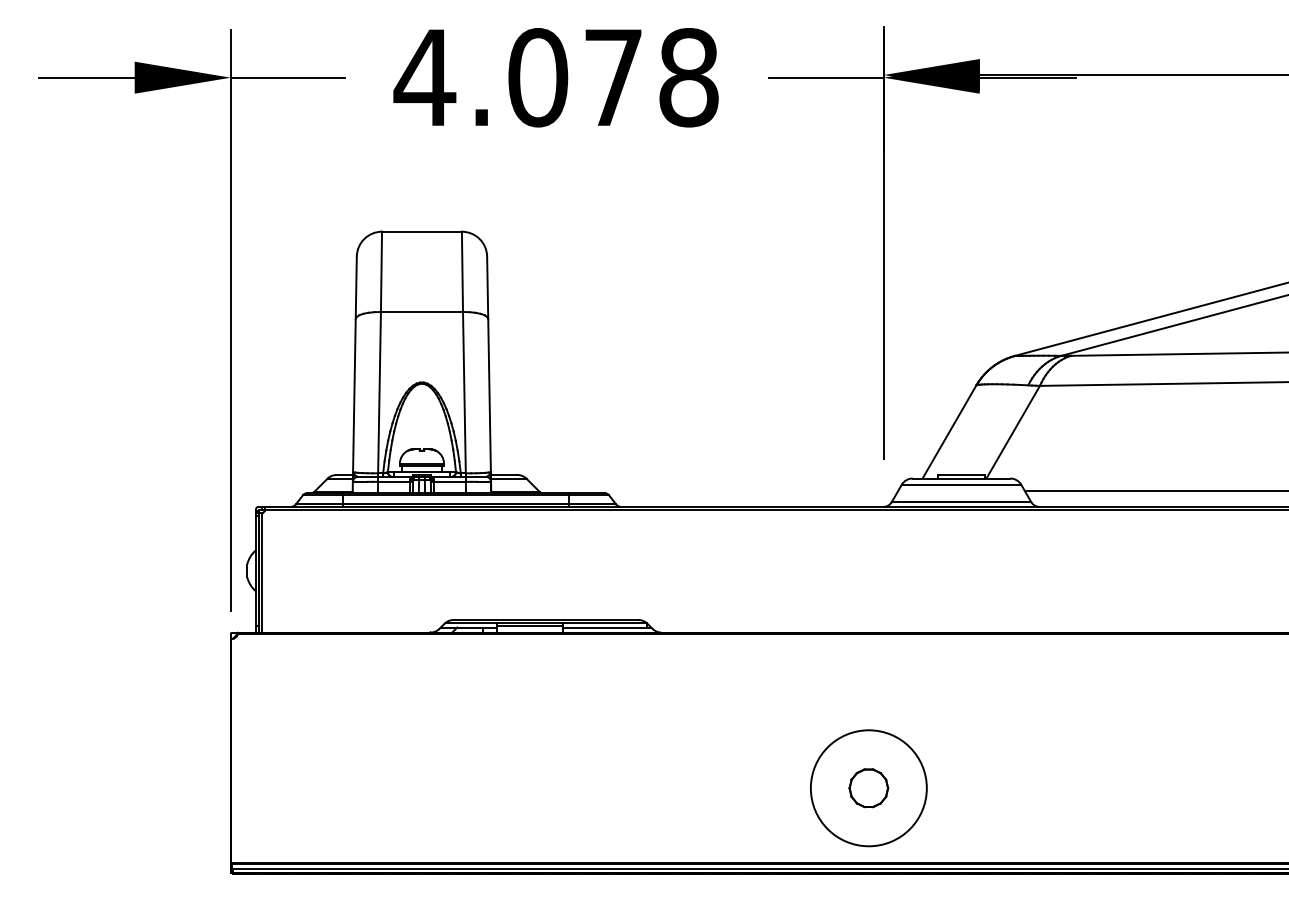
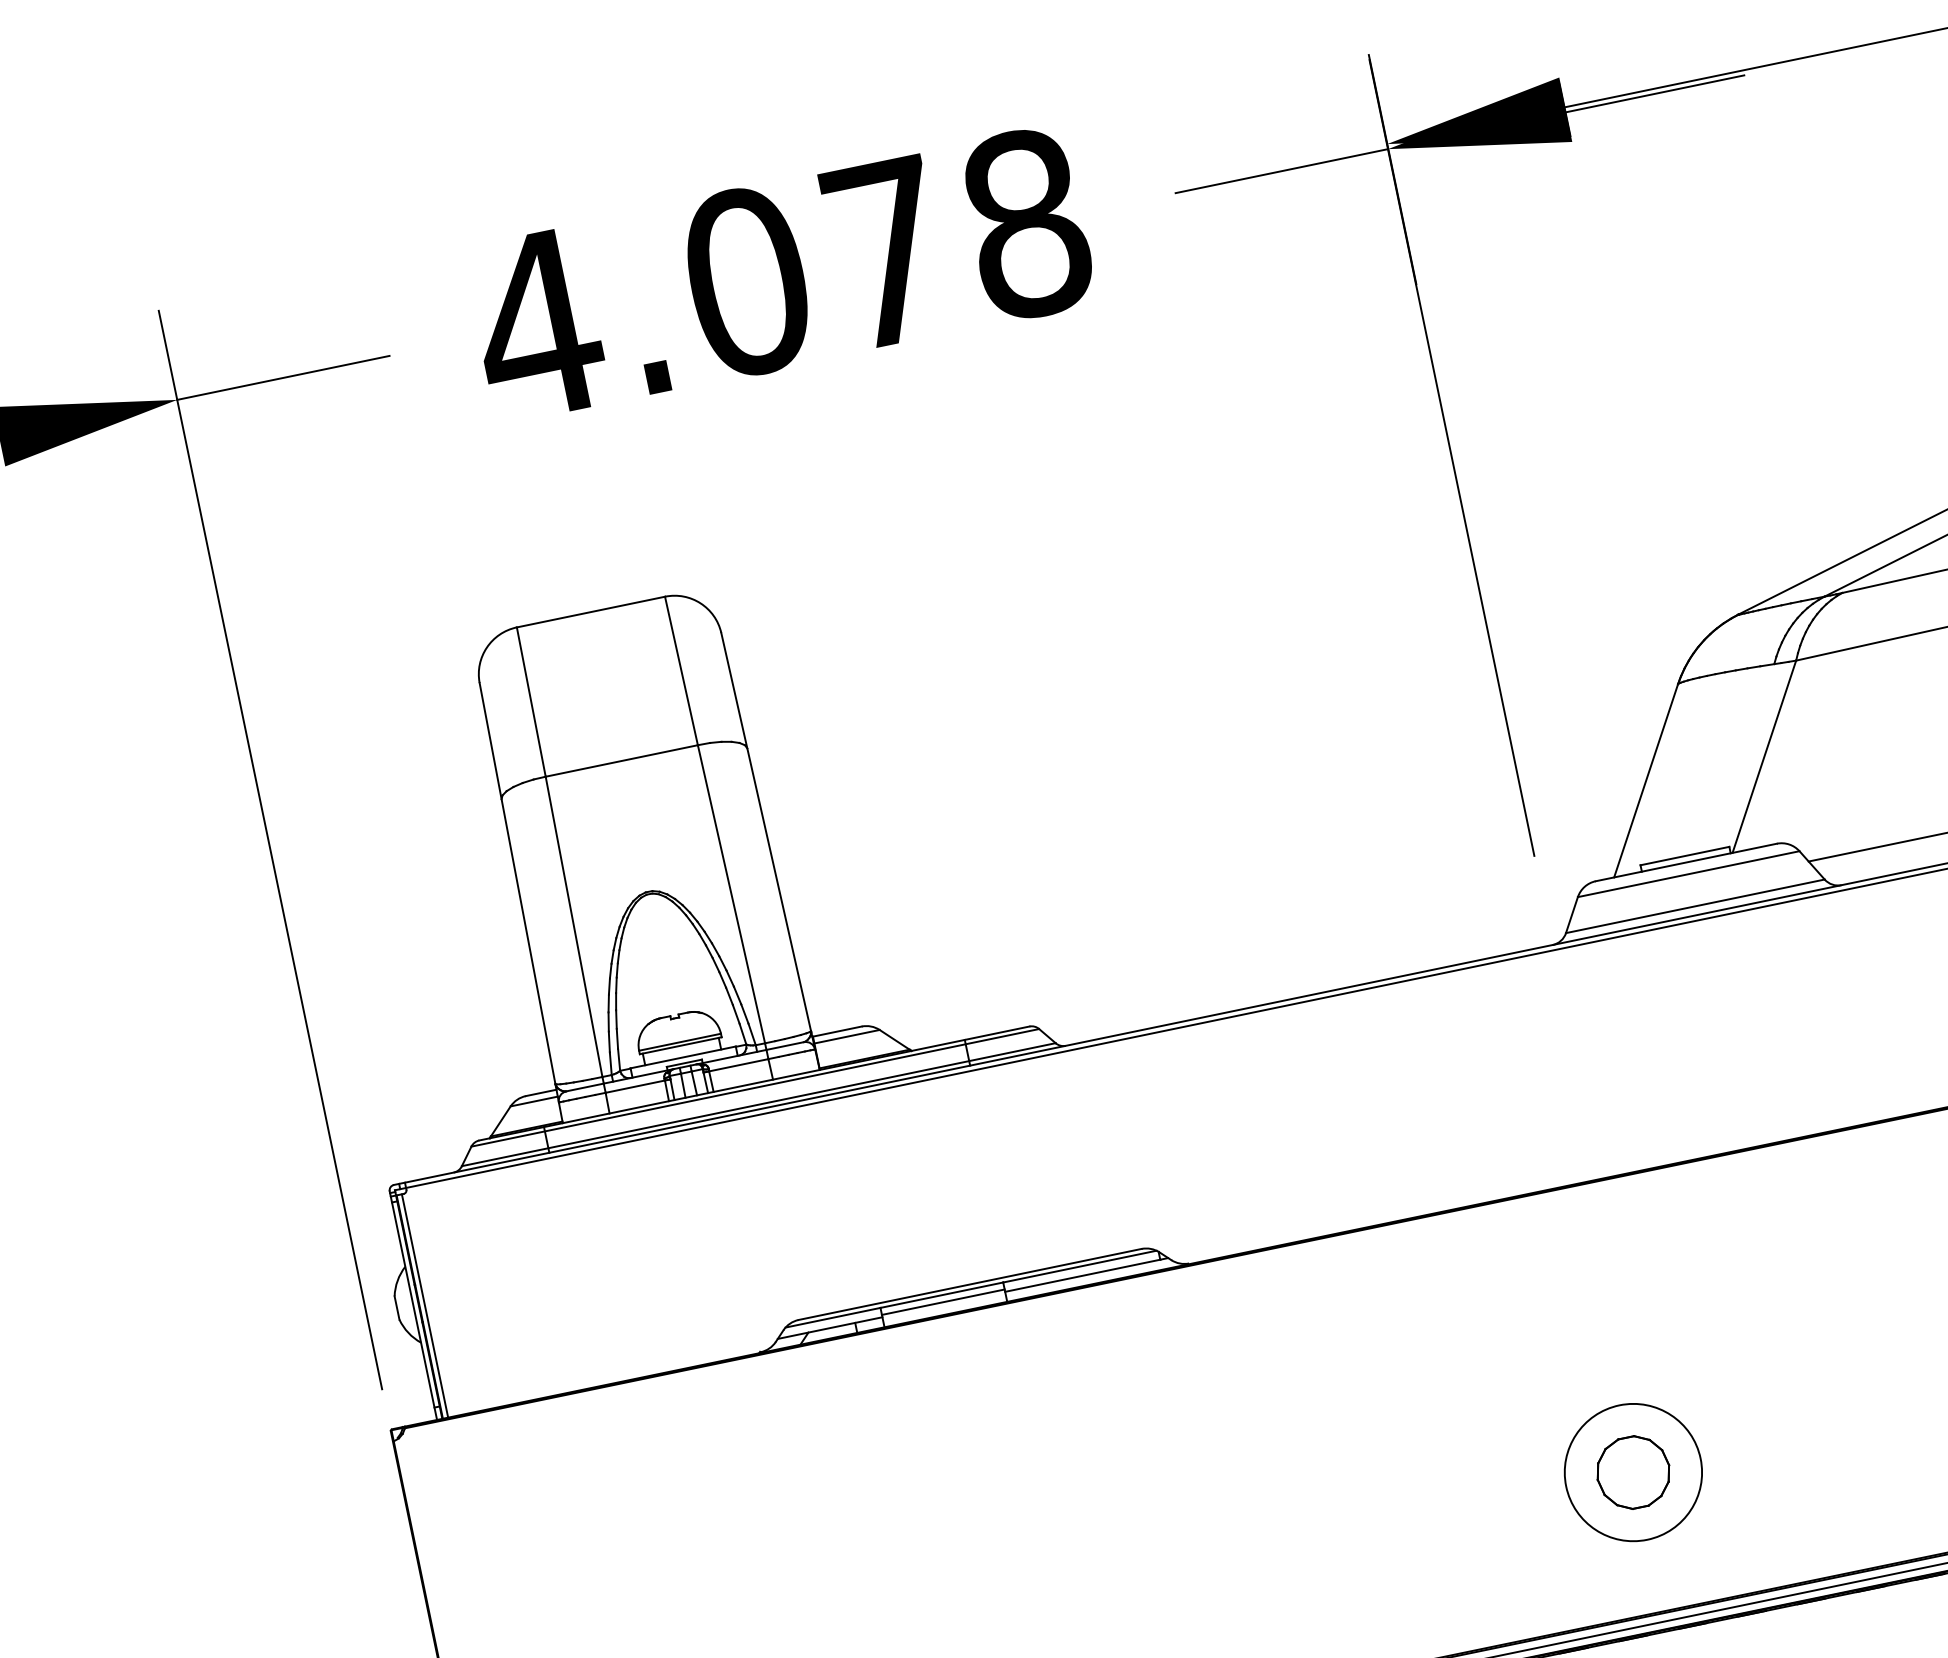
circle: (868, 788) -> (1632, 1473), size x0.62

